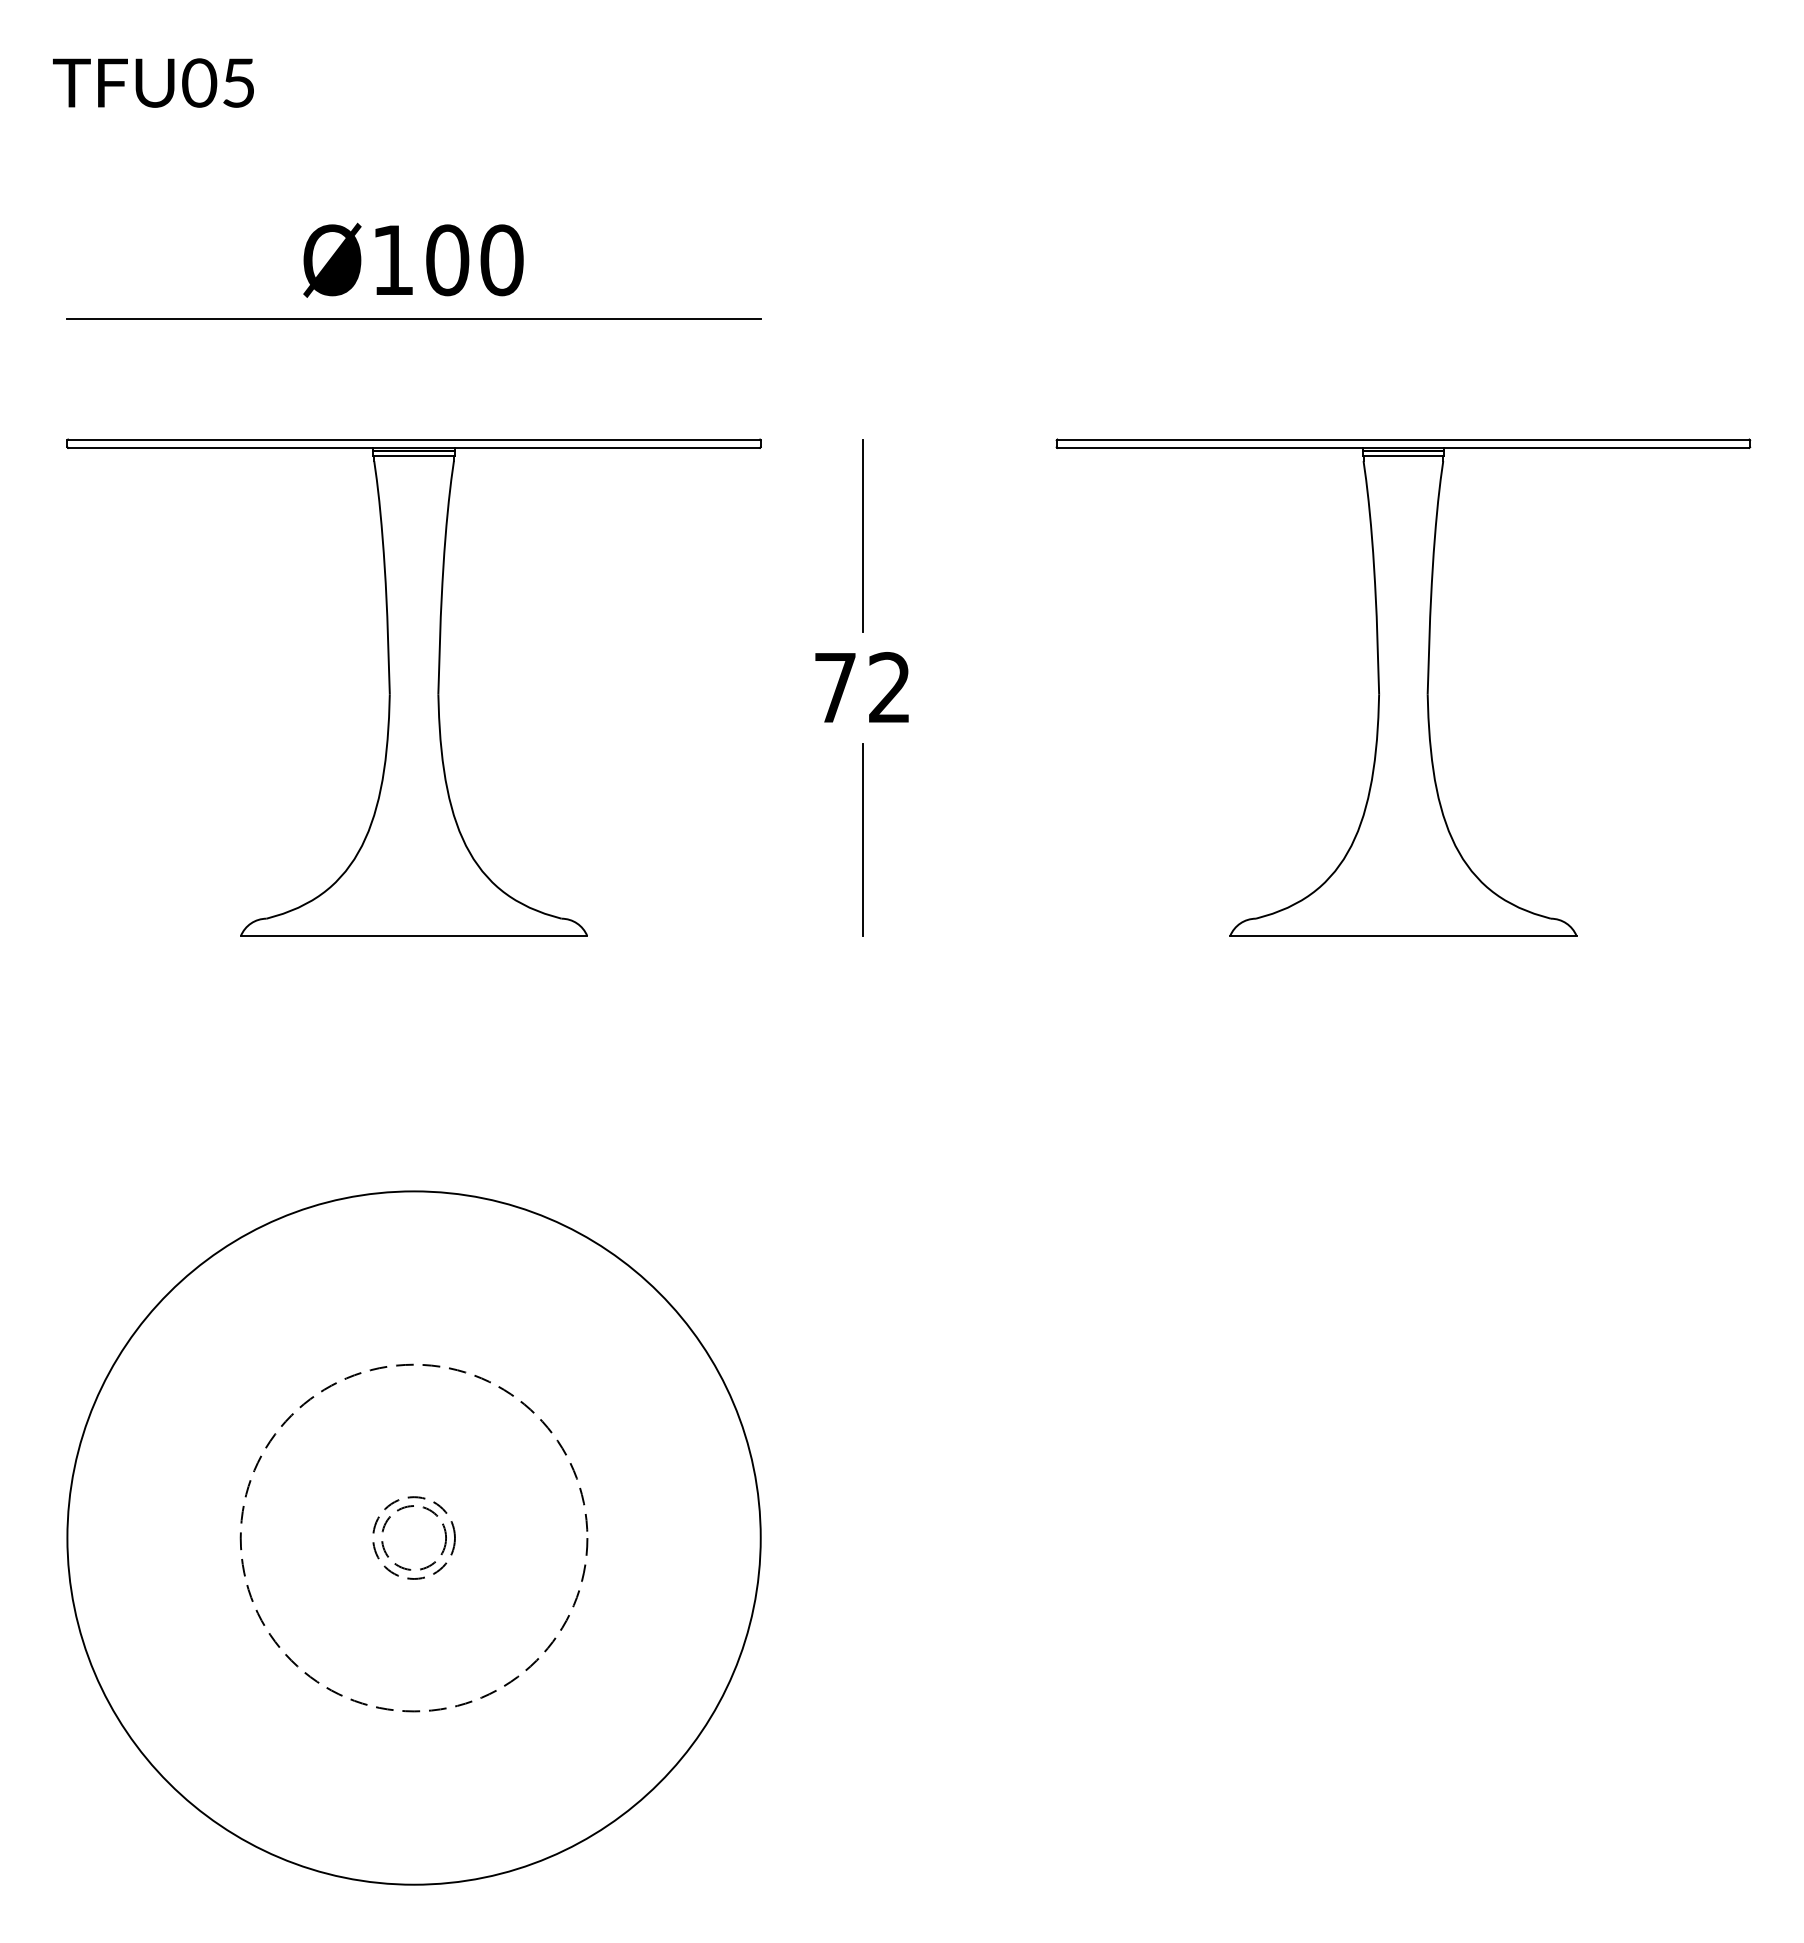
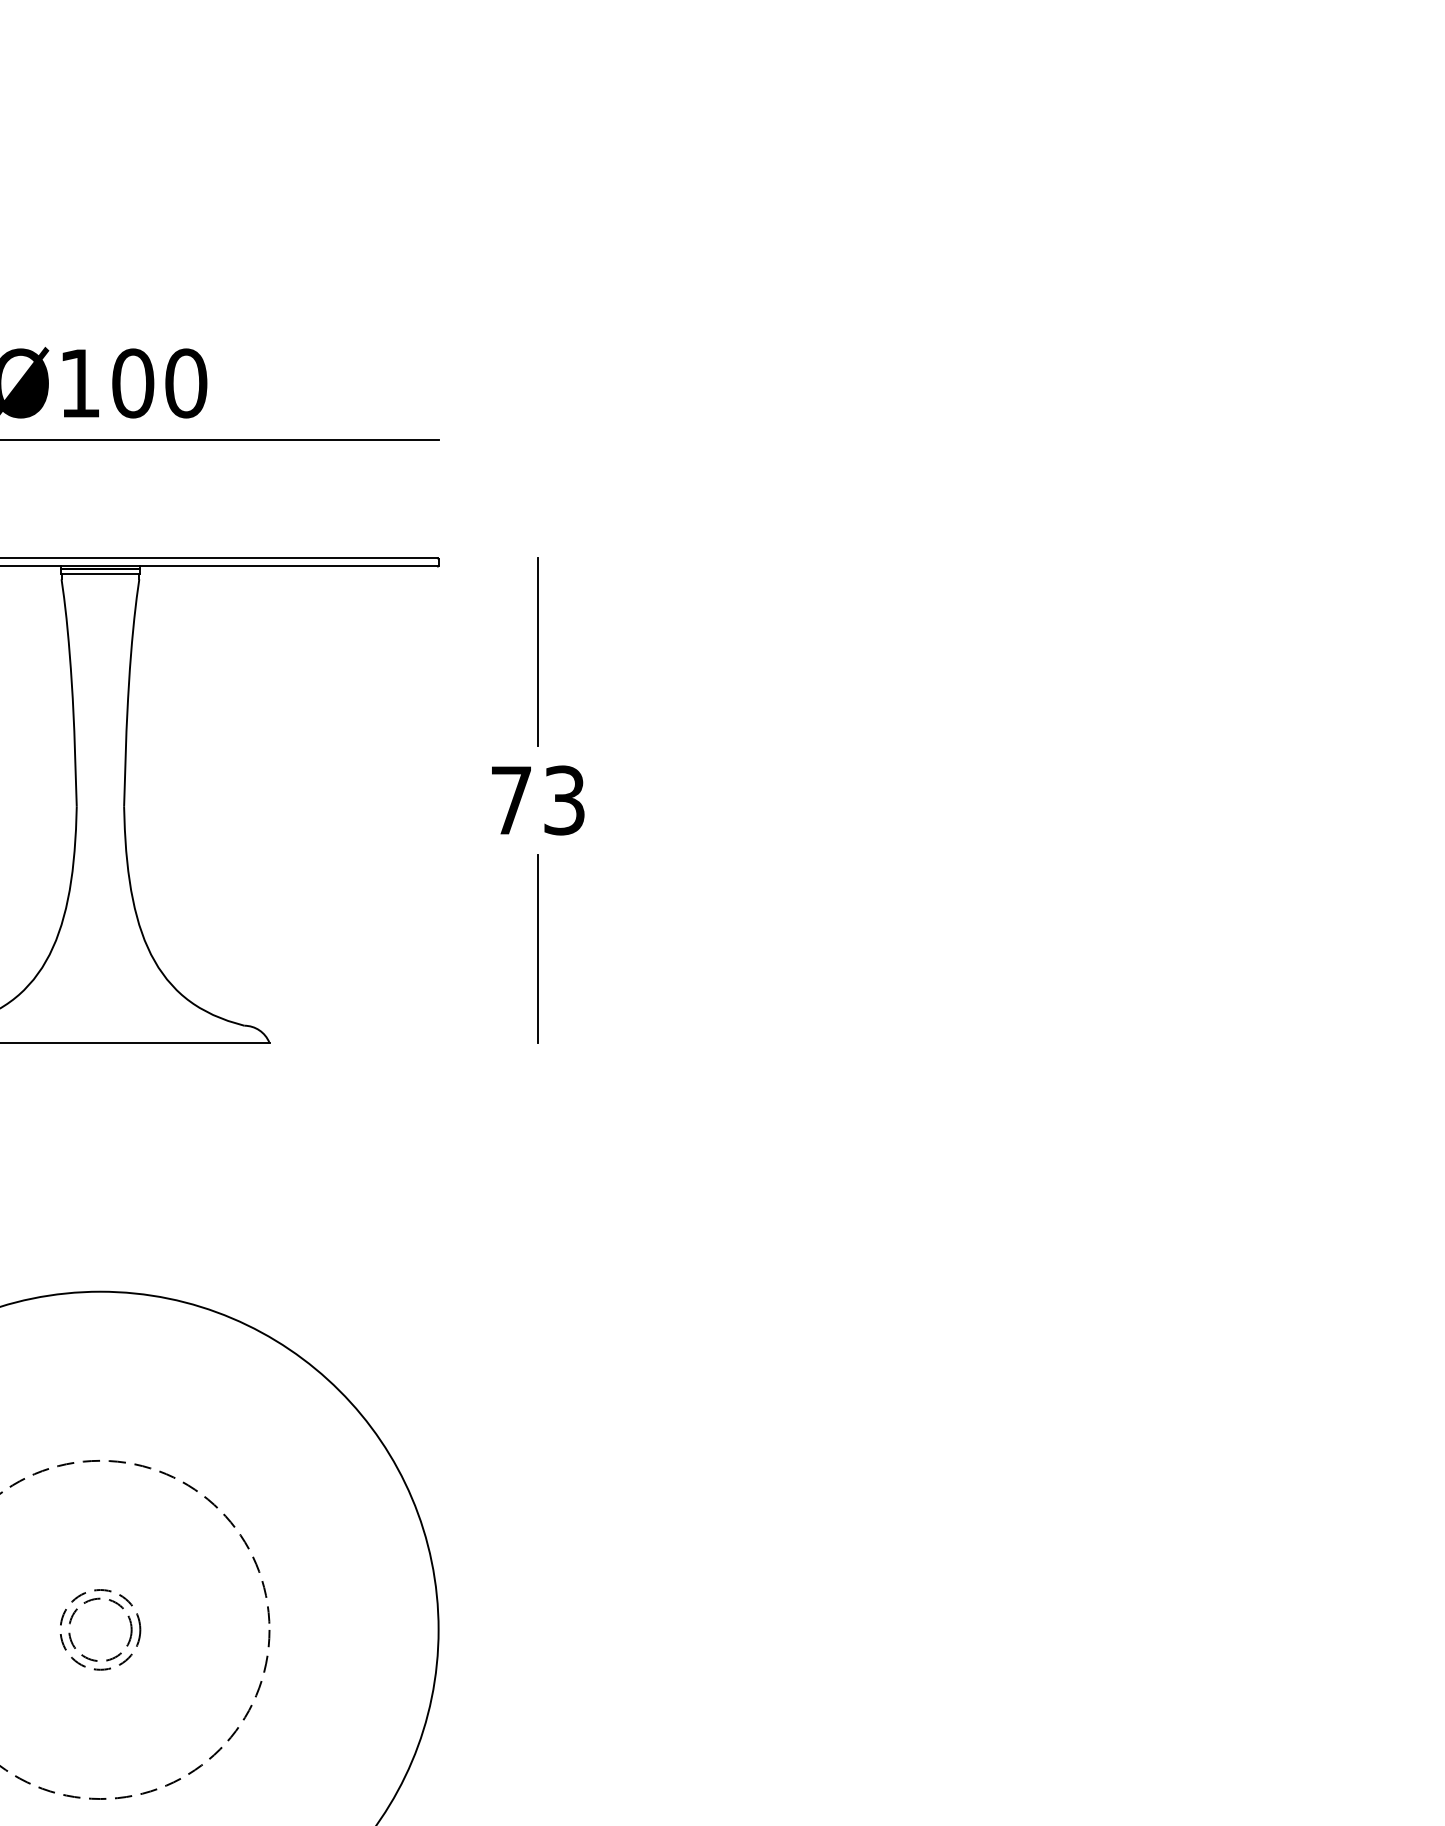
text: (889, 687) -> (564, 800), 72 -> 73
part: (1403, 687) -> (1065, 800), removed

